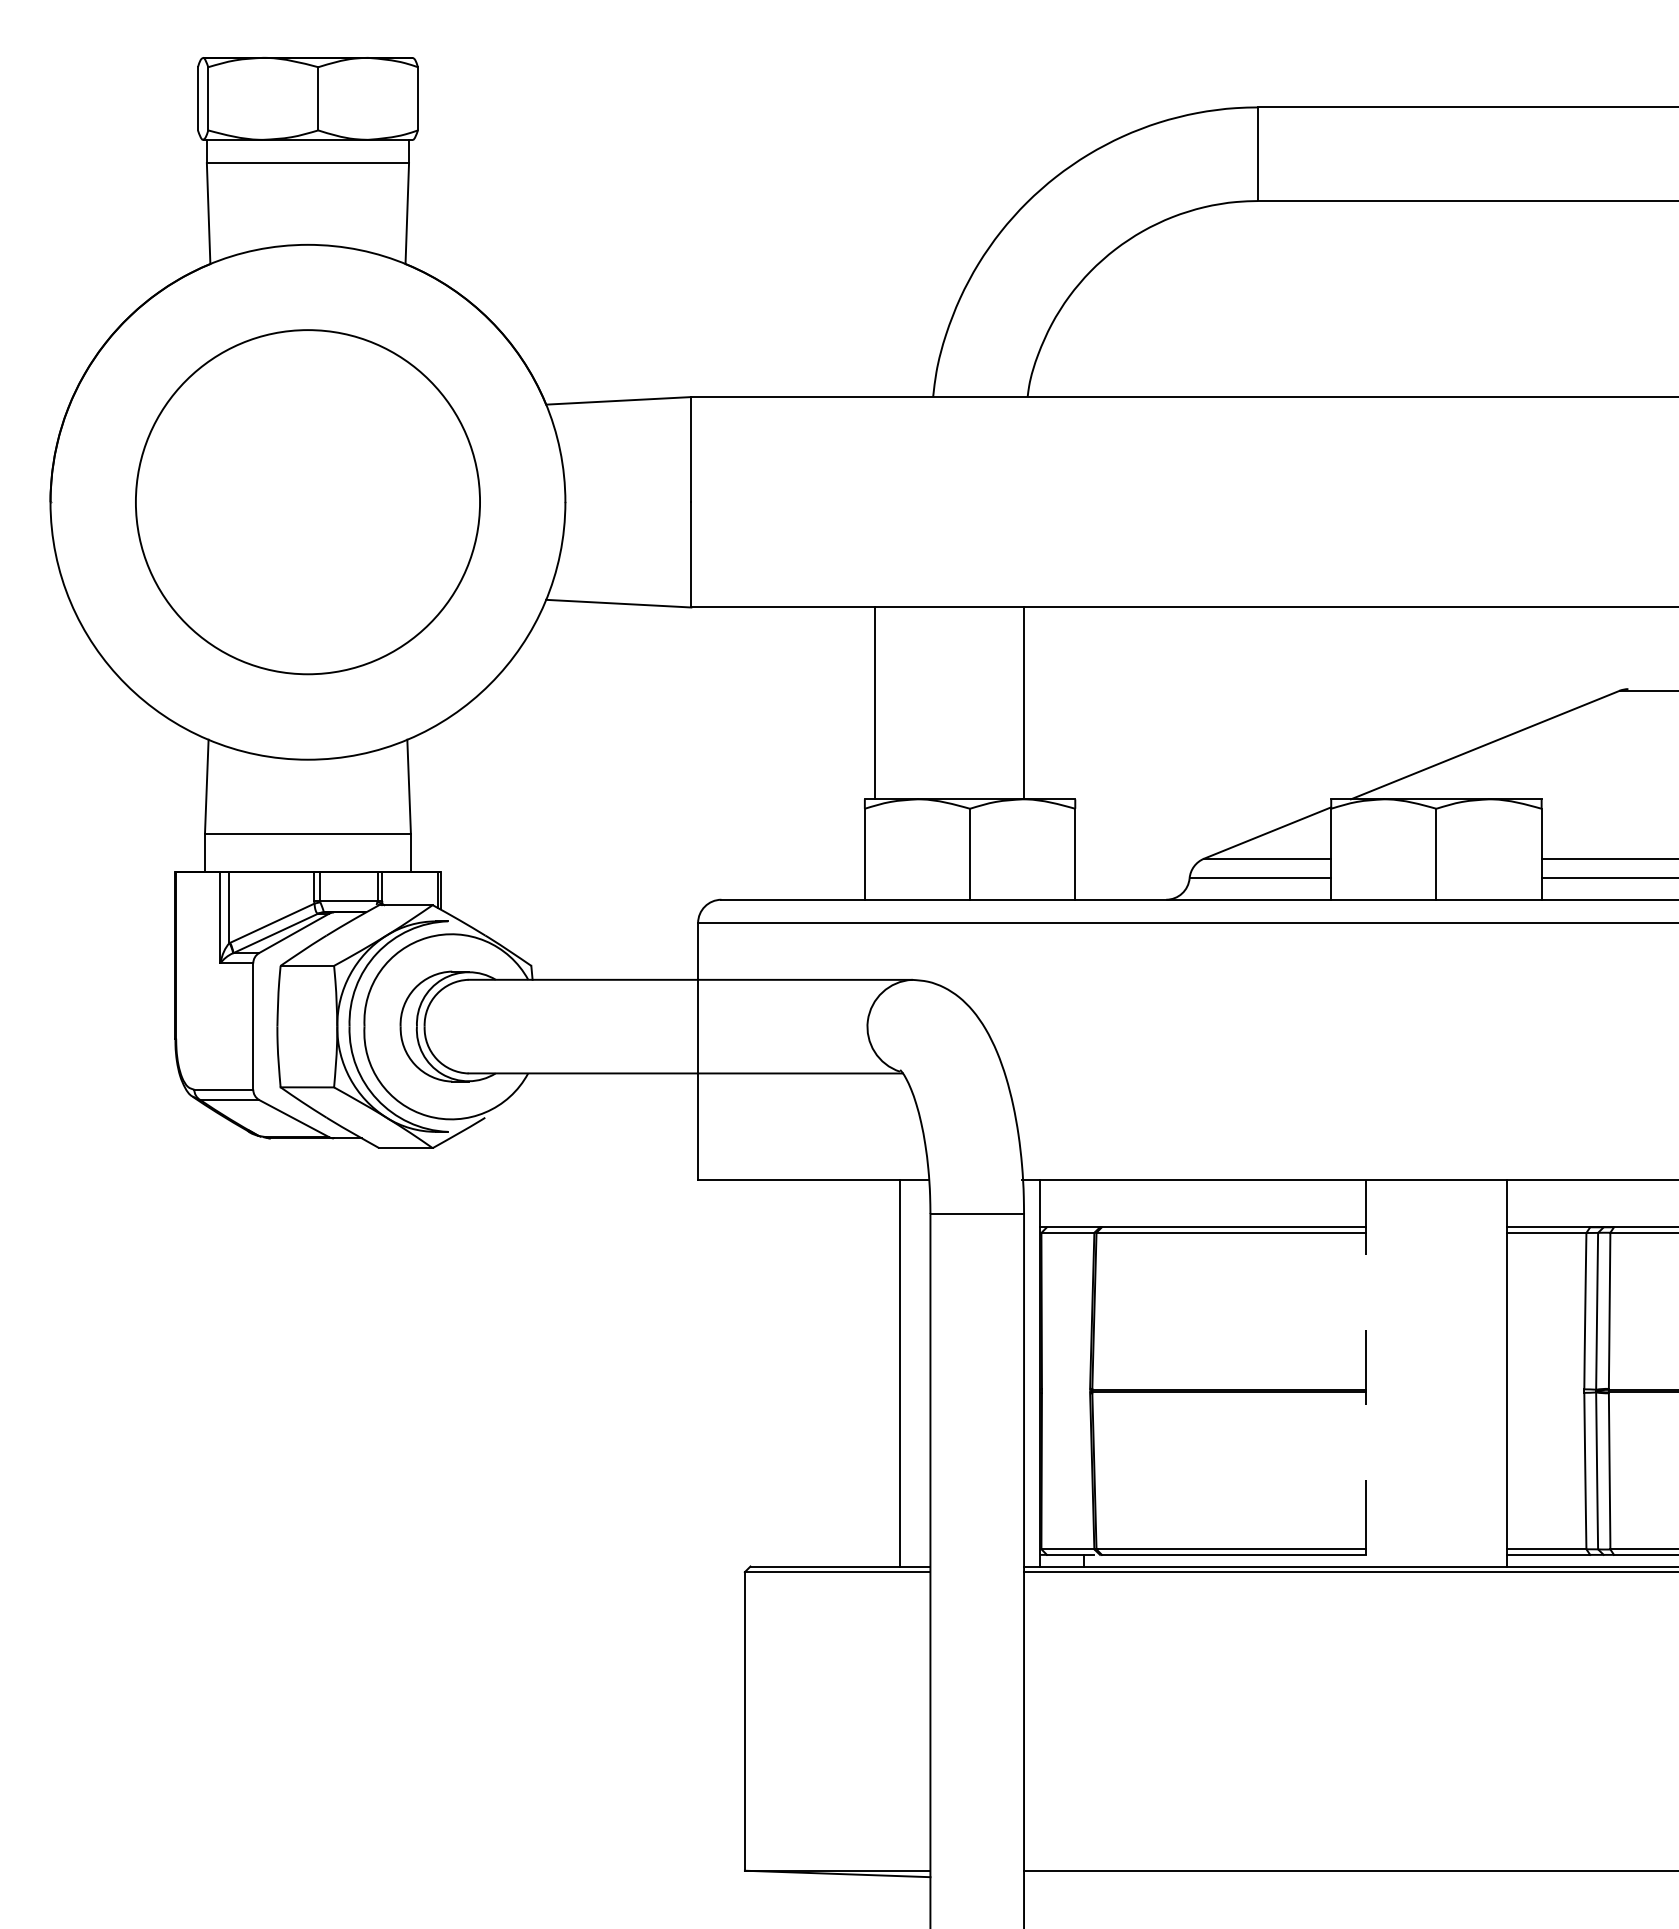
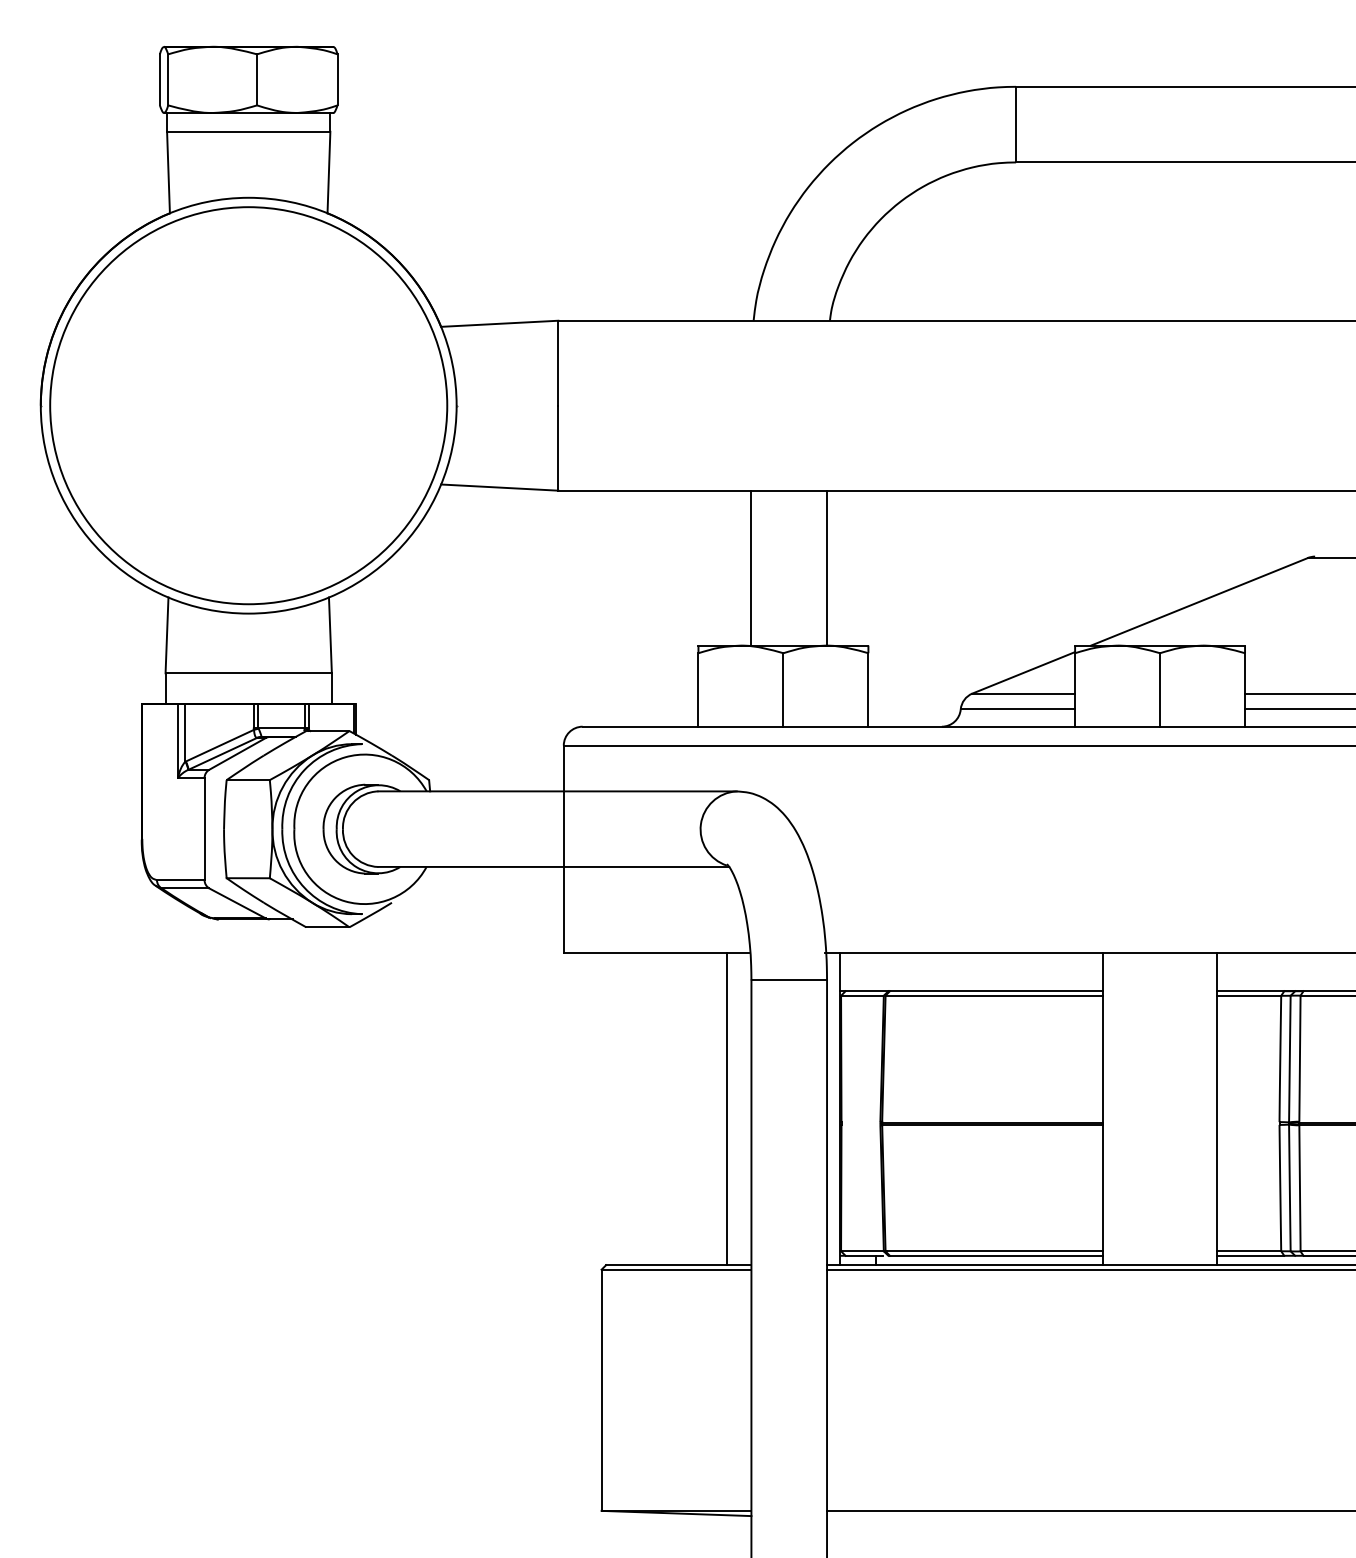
circle: (307, 501) -> (248, 405), size x1.43
line: (875, 703) -> (751, 568), moved
line: (1366, 1373) -> (1103, 1109), dashed -> solid

